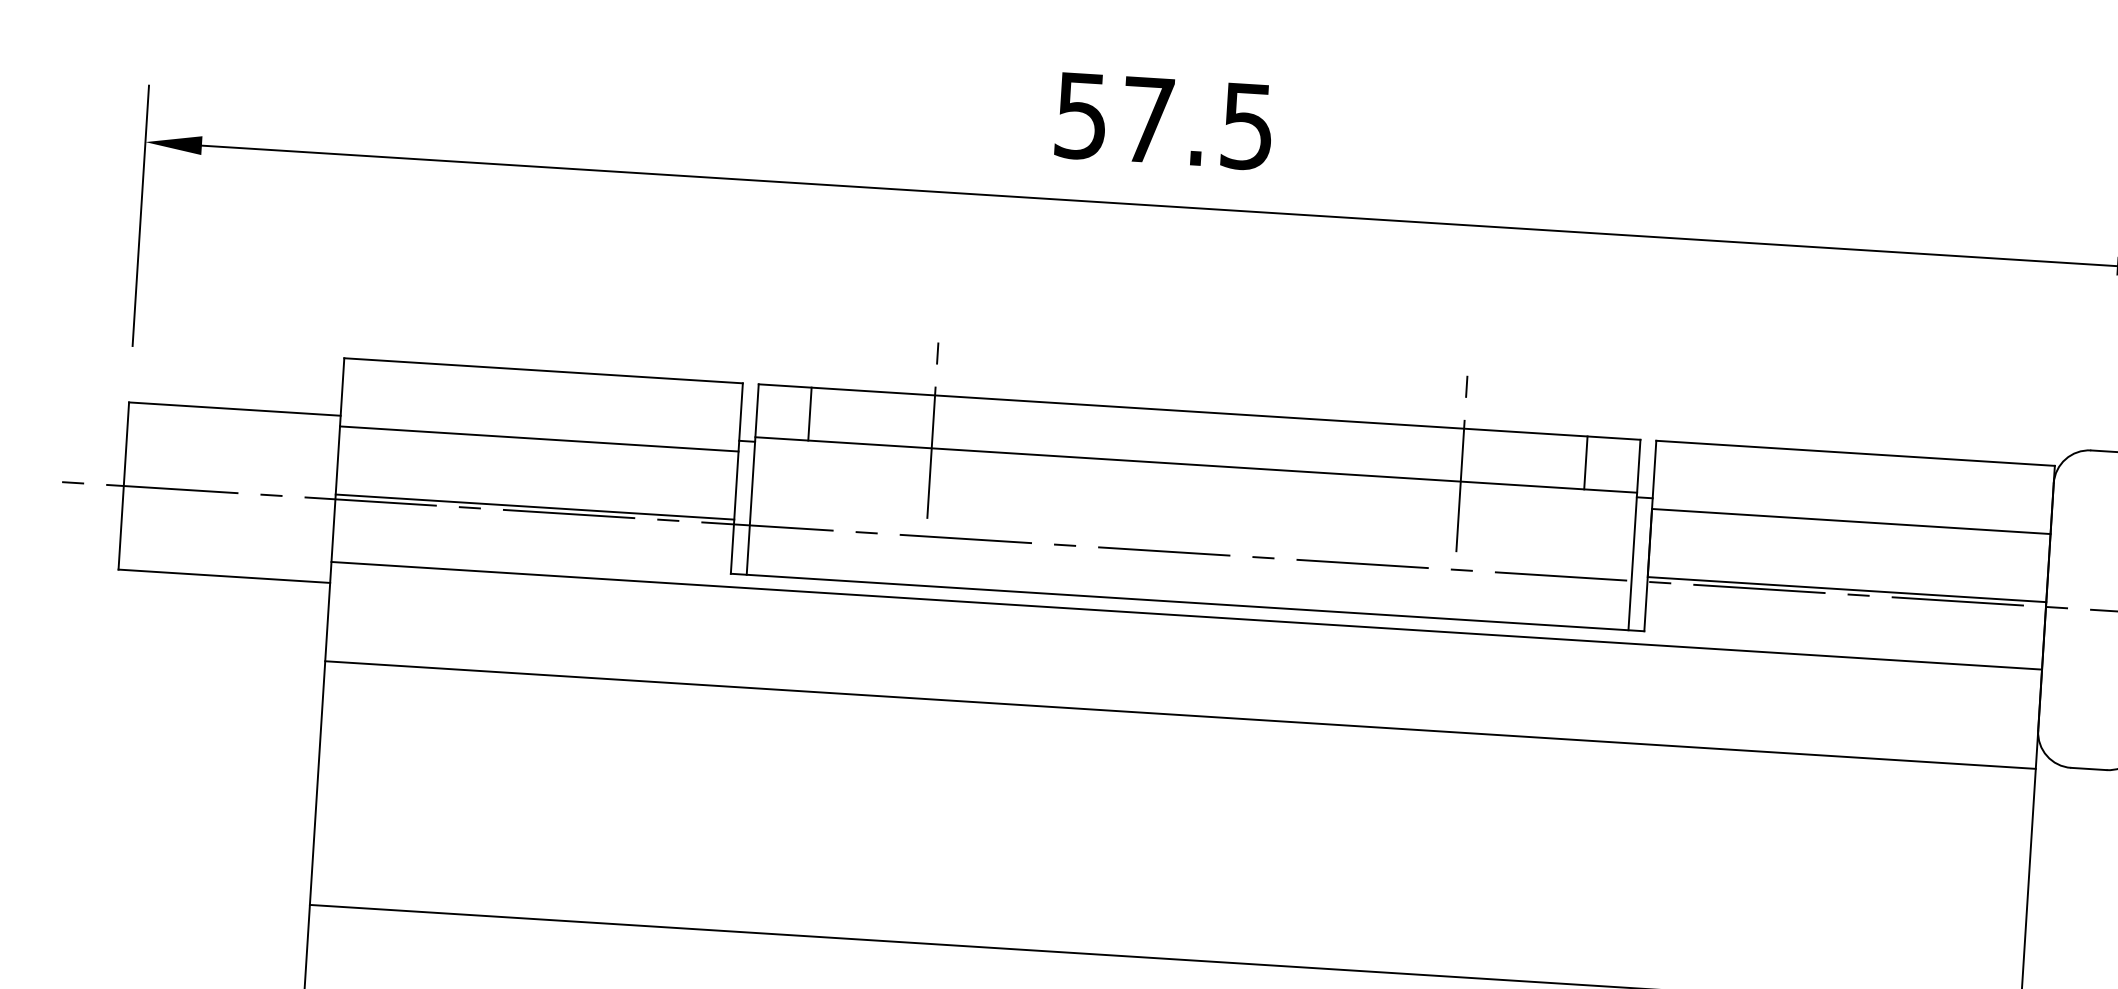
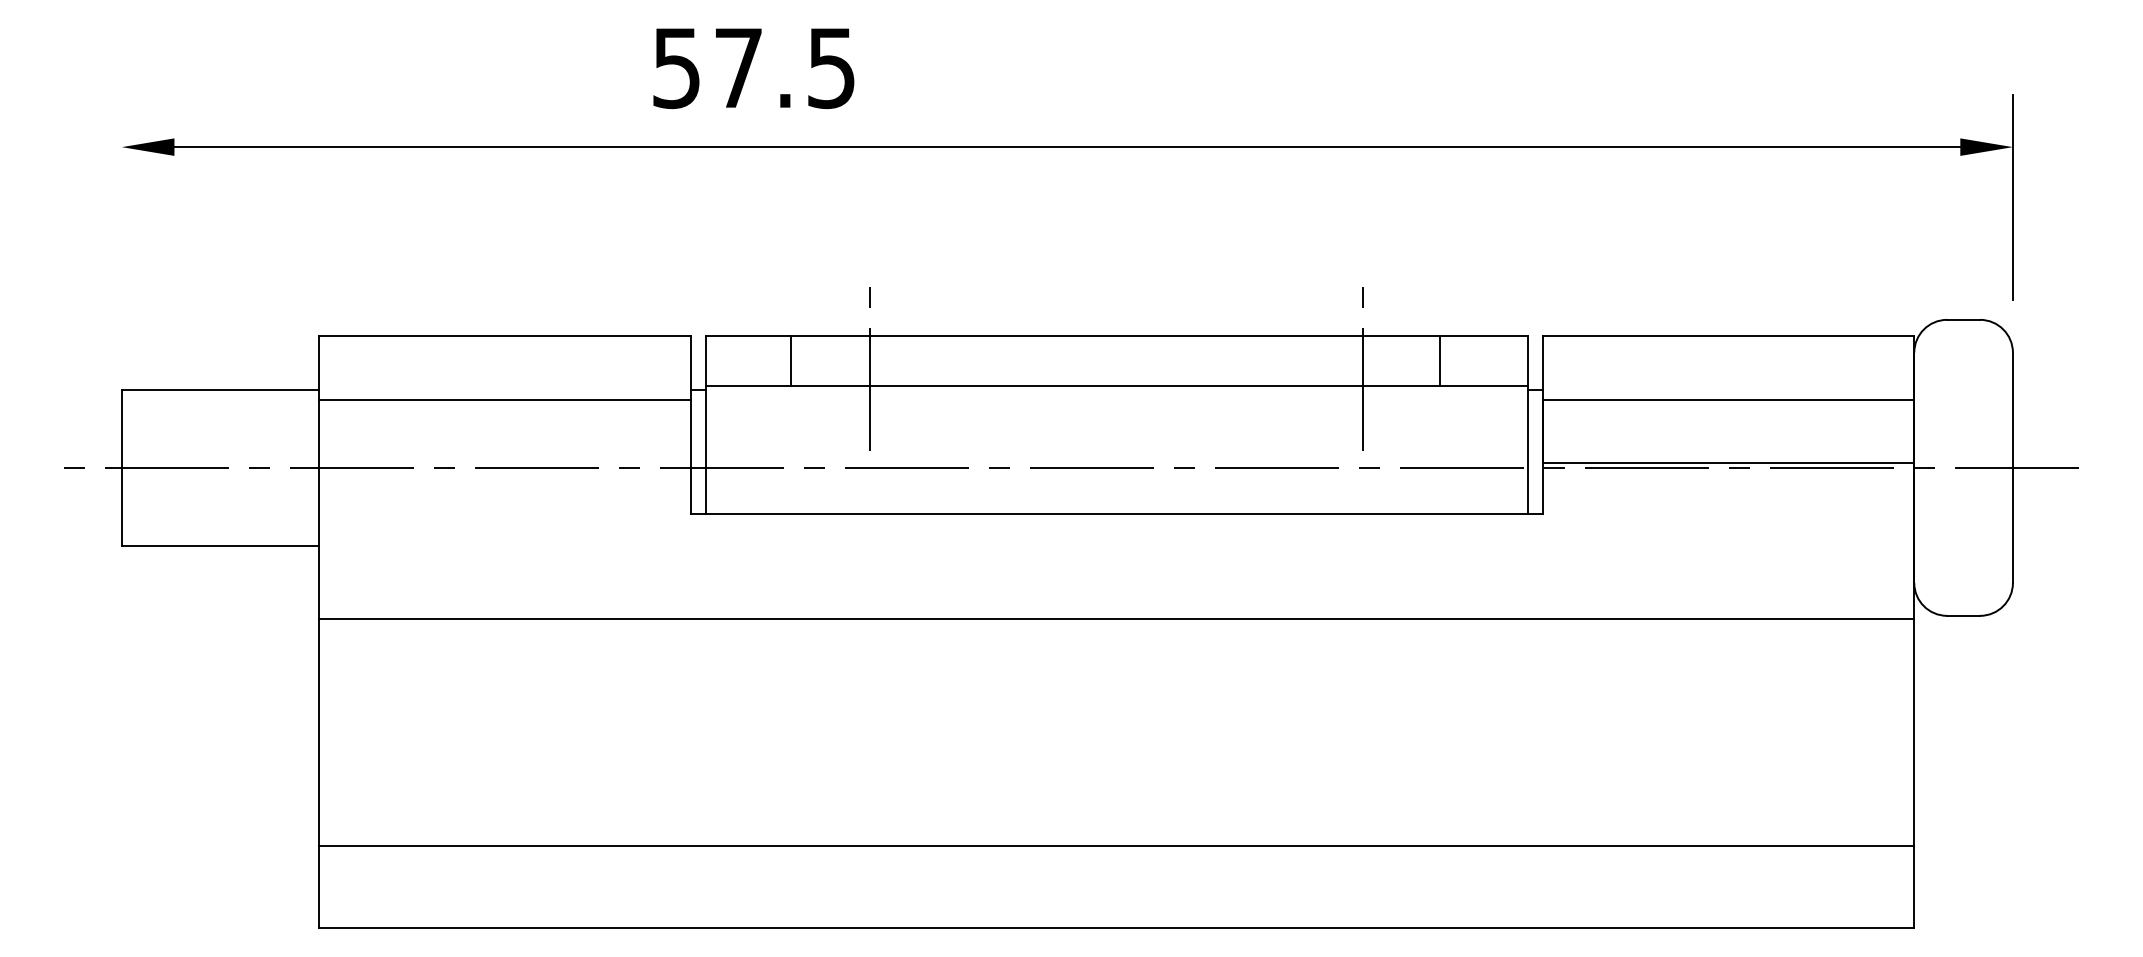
text: (1163, 121) -> (753, 68), moved
line: (140, 215) -> (121, 215), removed
line: (809, 413) -> (790, 360), moved
line: (1585, 462) -> (1439, 360), moved
line: (534, 507) -> (504, 463), removed
line: (1186, 616) -> (1116, 526), removed

